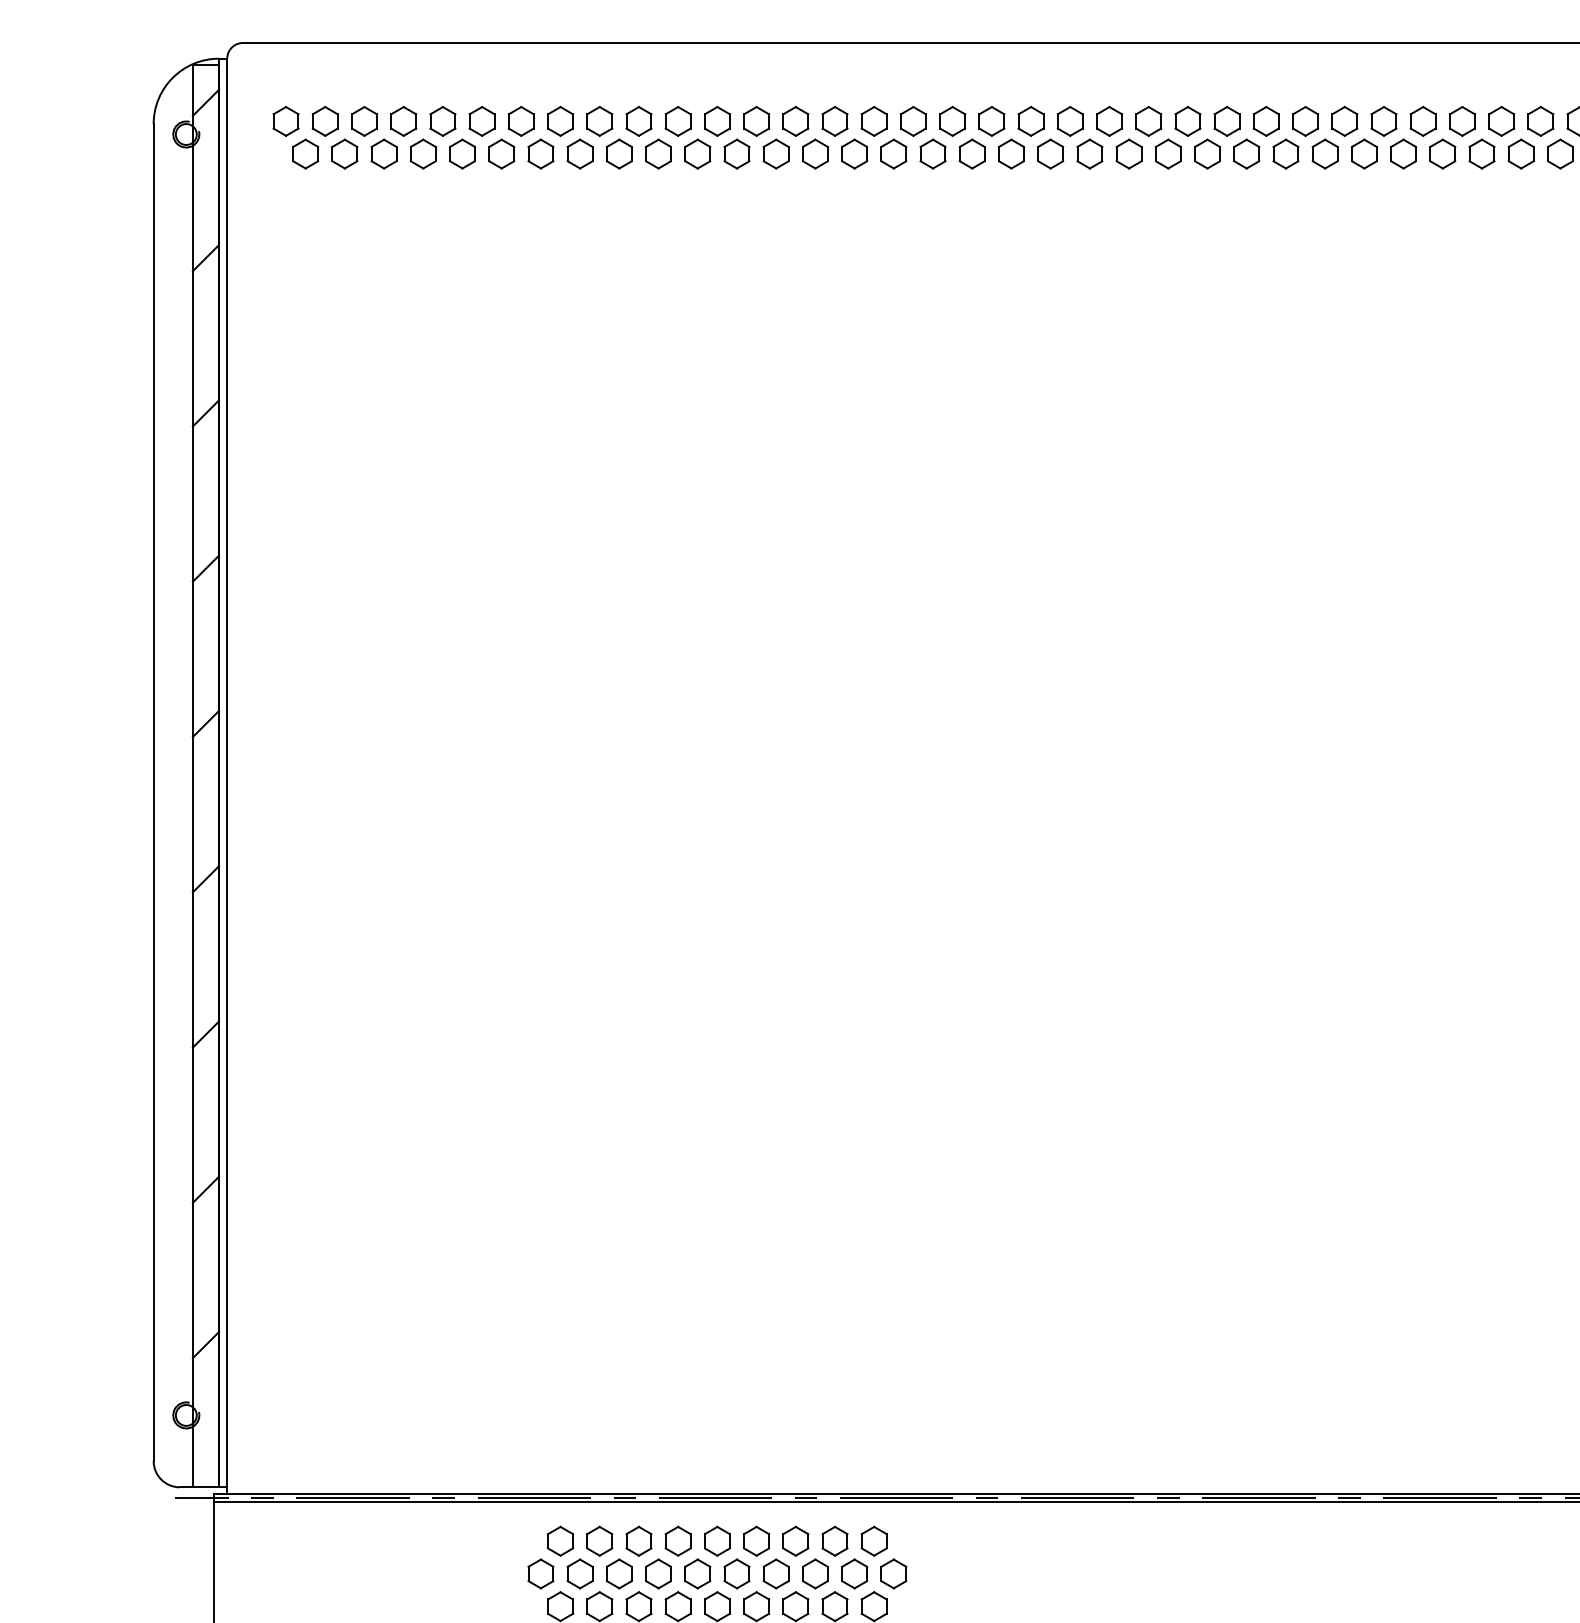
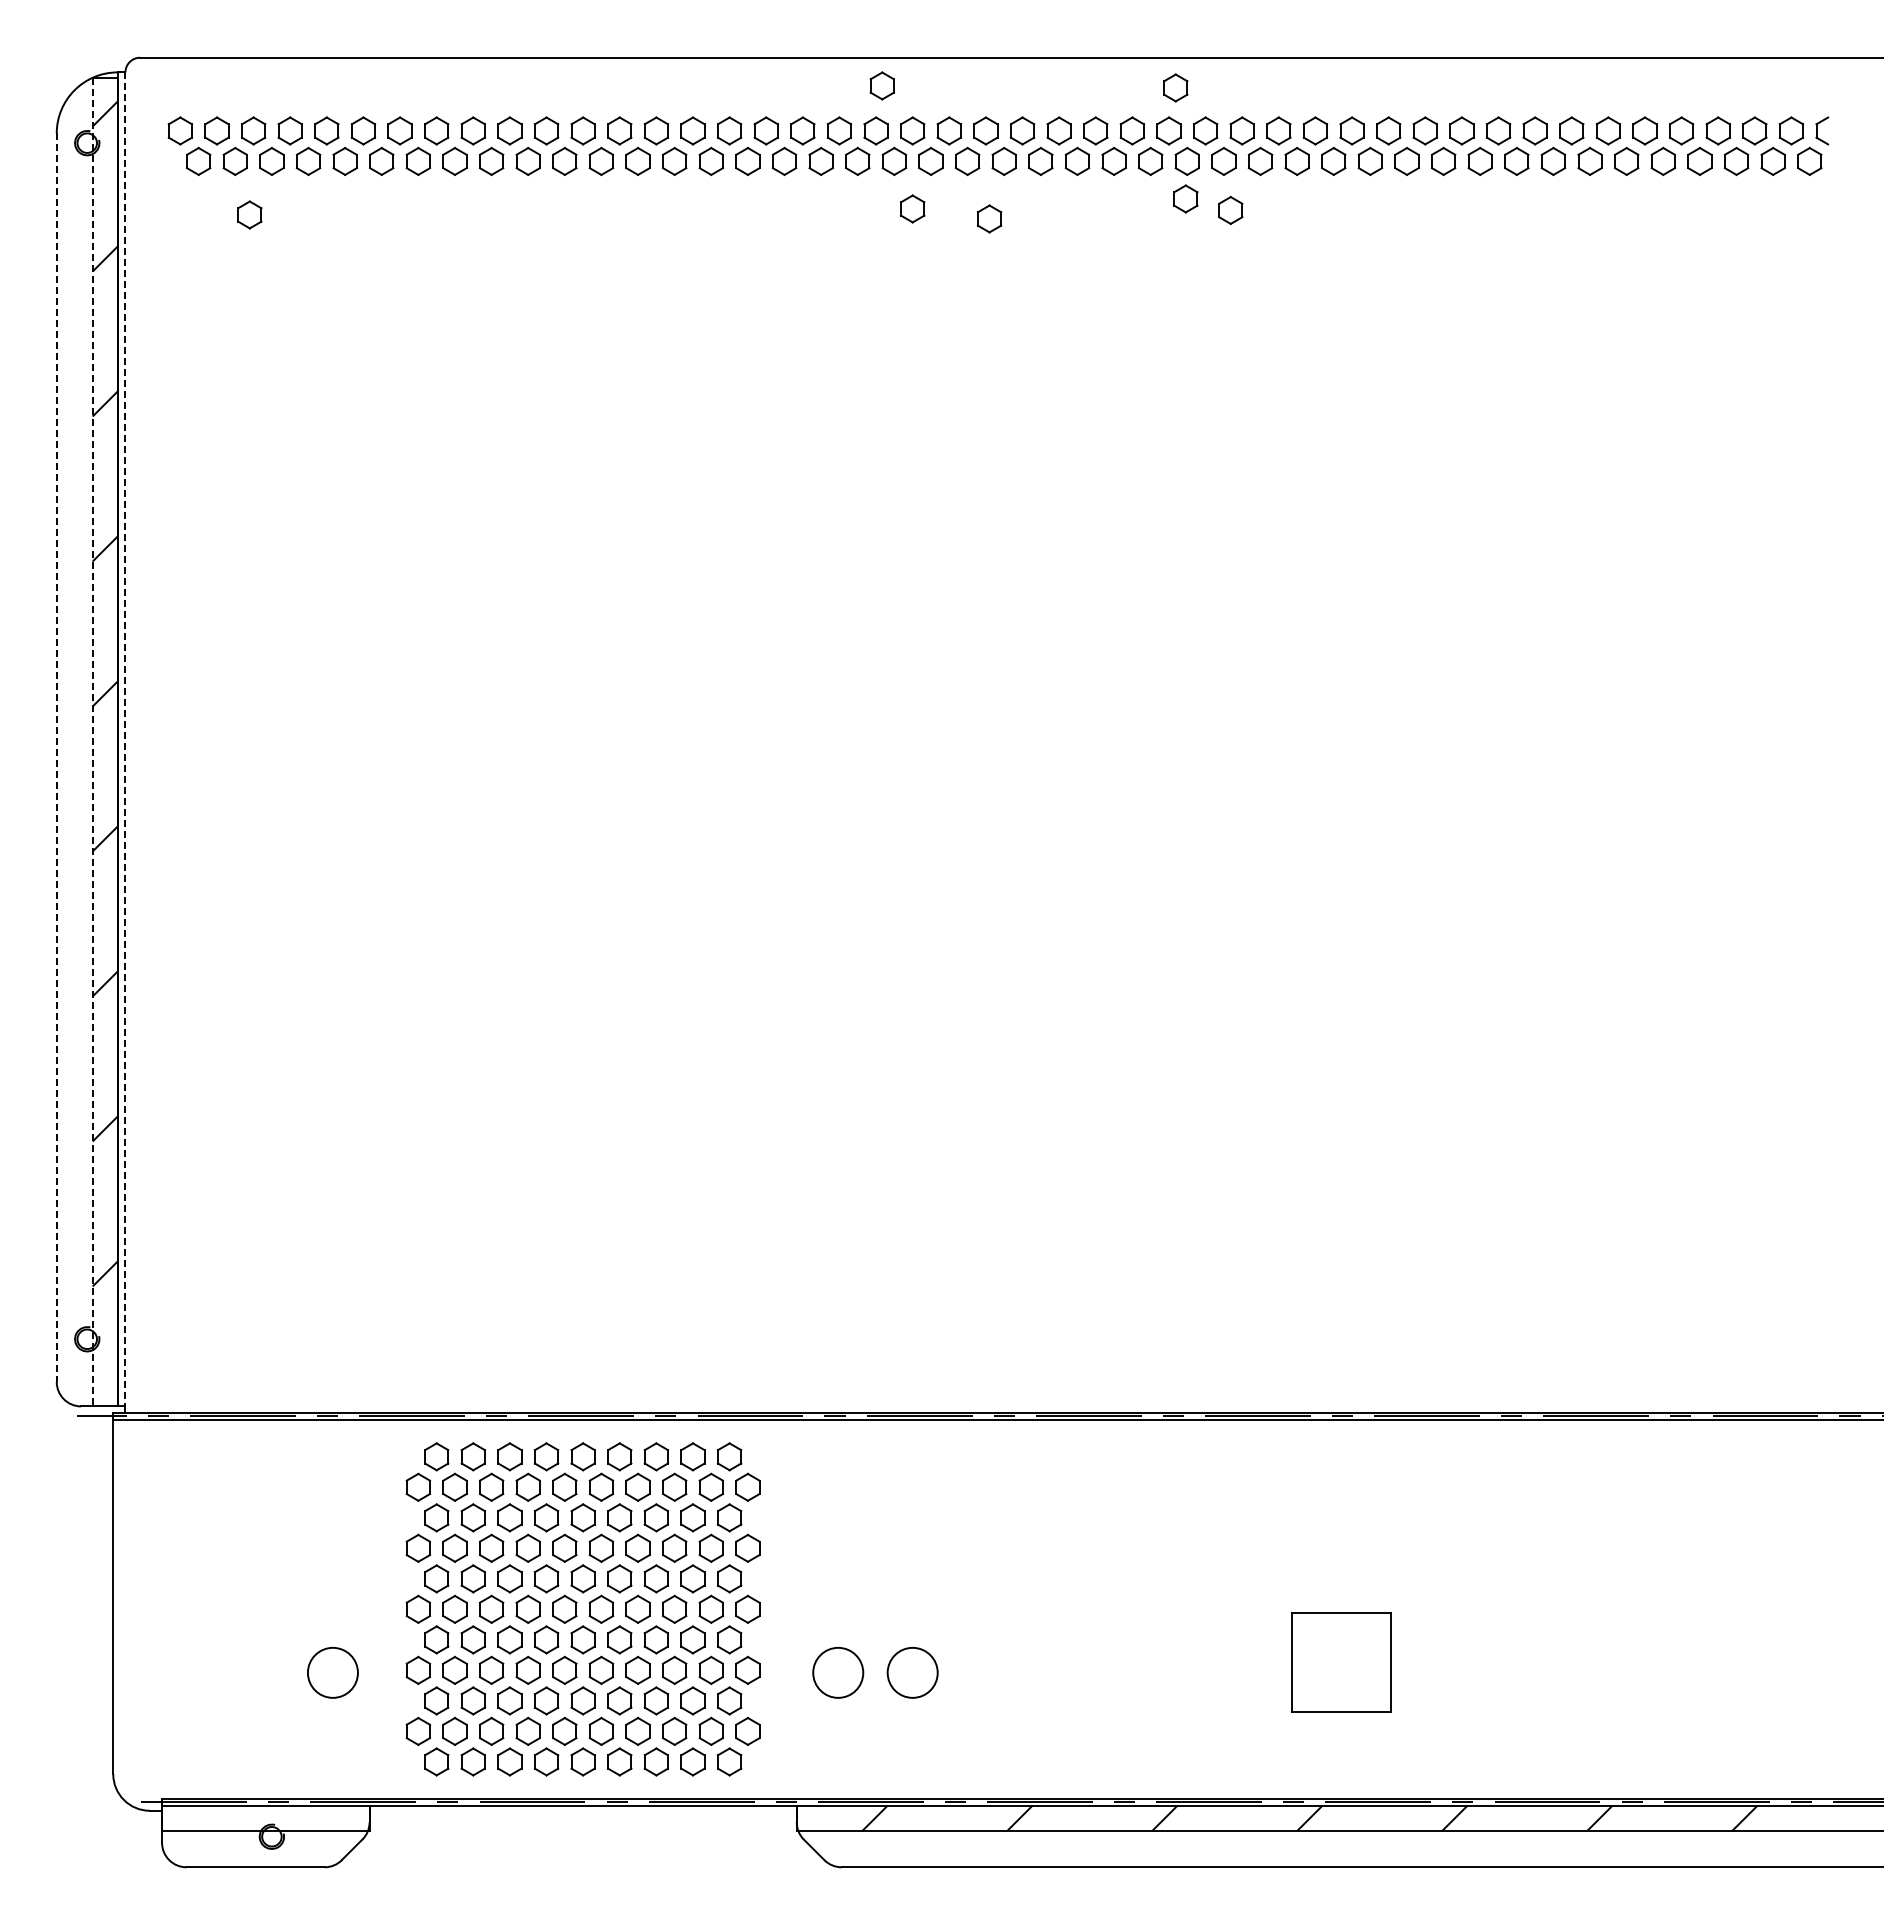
part: (1036, 72) -> (881, 85), added
part: (1351, 74) -> (1175, 87), added
part: (1362, 193) -> (1185, 198), added
part: (1070, 204) -> (912, 208), added
part: (1410, 206) -> (1230, 210), added
part: (360, 210) -> (249, 214), added
part: (1152, 215) -> (989, 218), added
line: (227, 773) -> (125, 739), solid -> dashed
line: (193, 776) -> (93, 742), solid -> dashed
line: (153, 793) -> (56, 758), solid -> dashed

